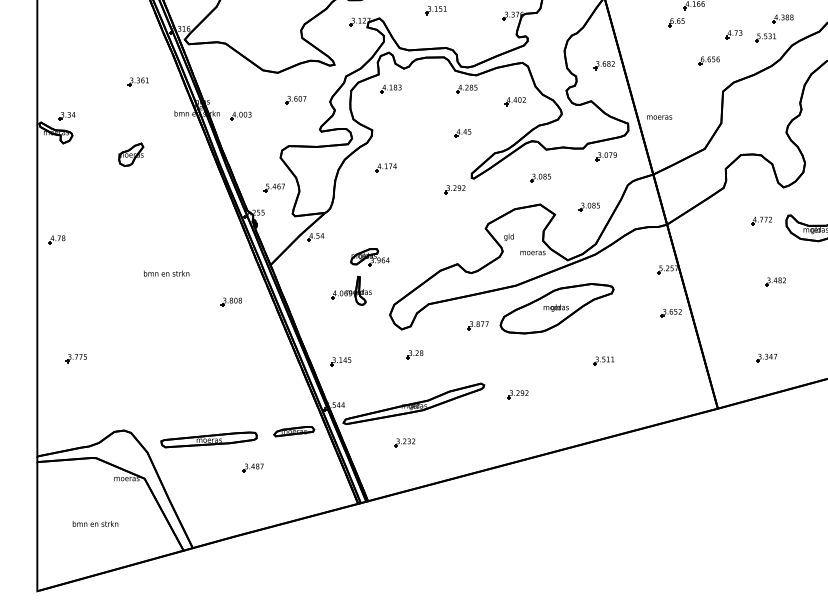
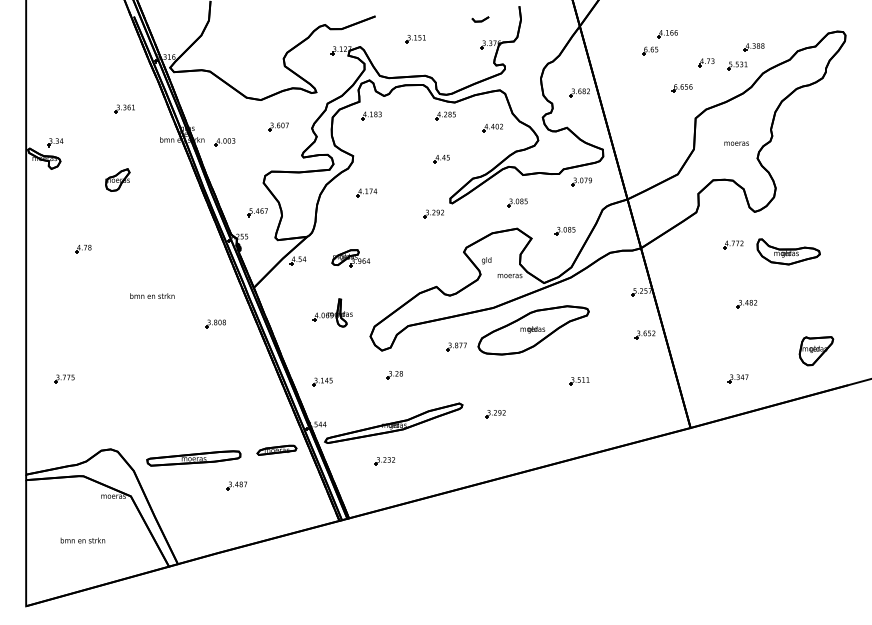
text: (659, 117) -> (736, 143), moved
part: (57, 239) -> (83, 248), moved
part: (369, 257) -> (350, 258), moved

